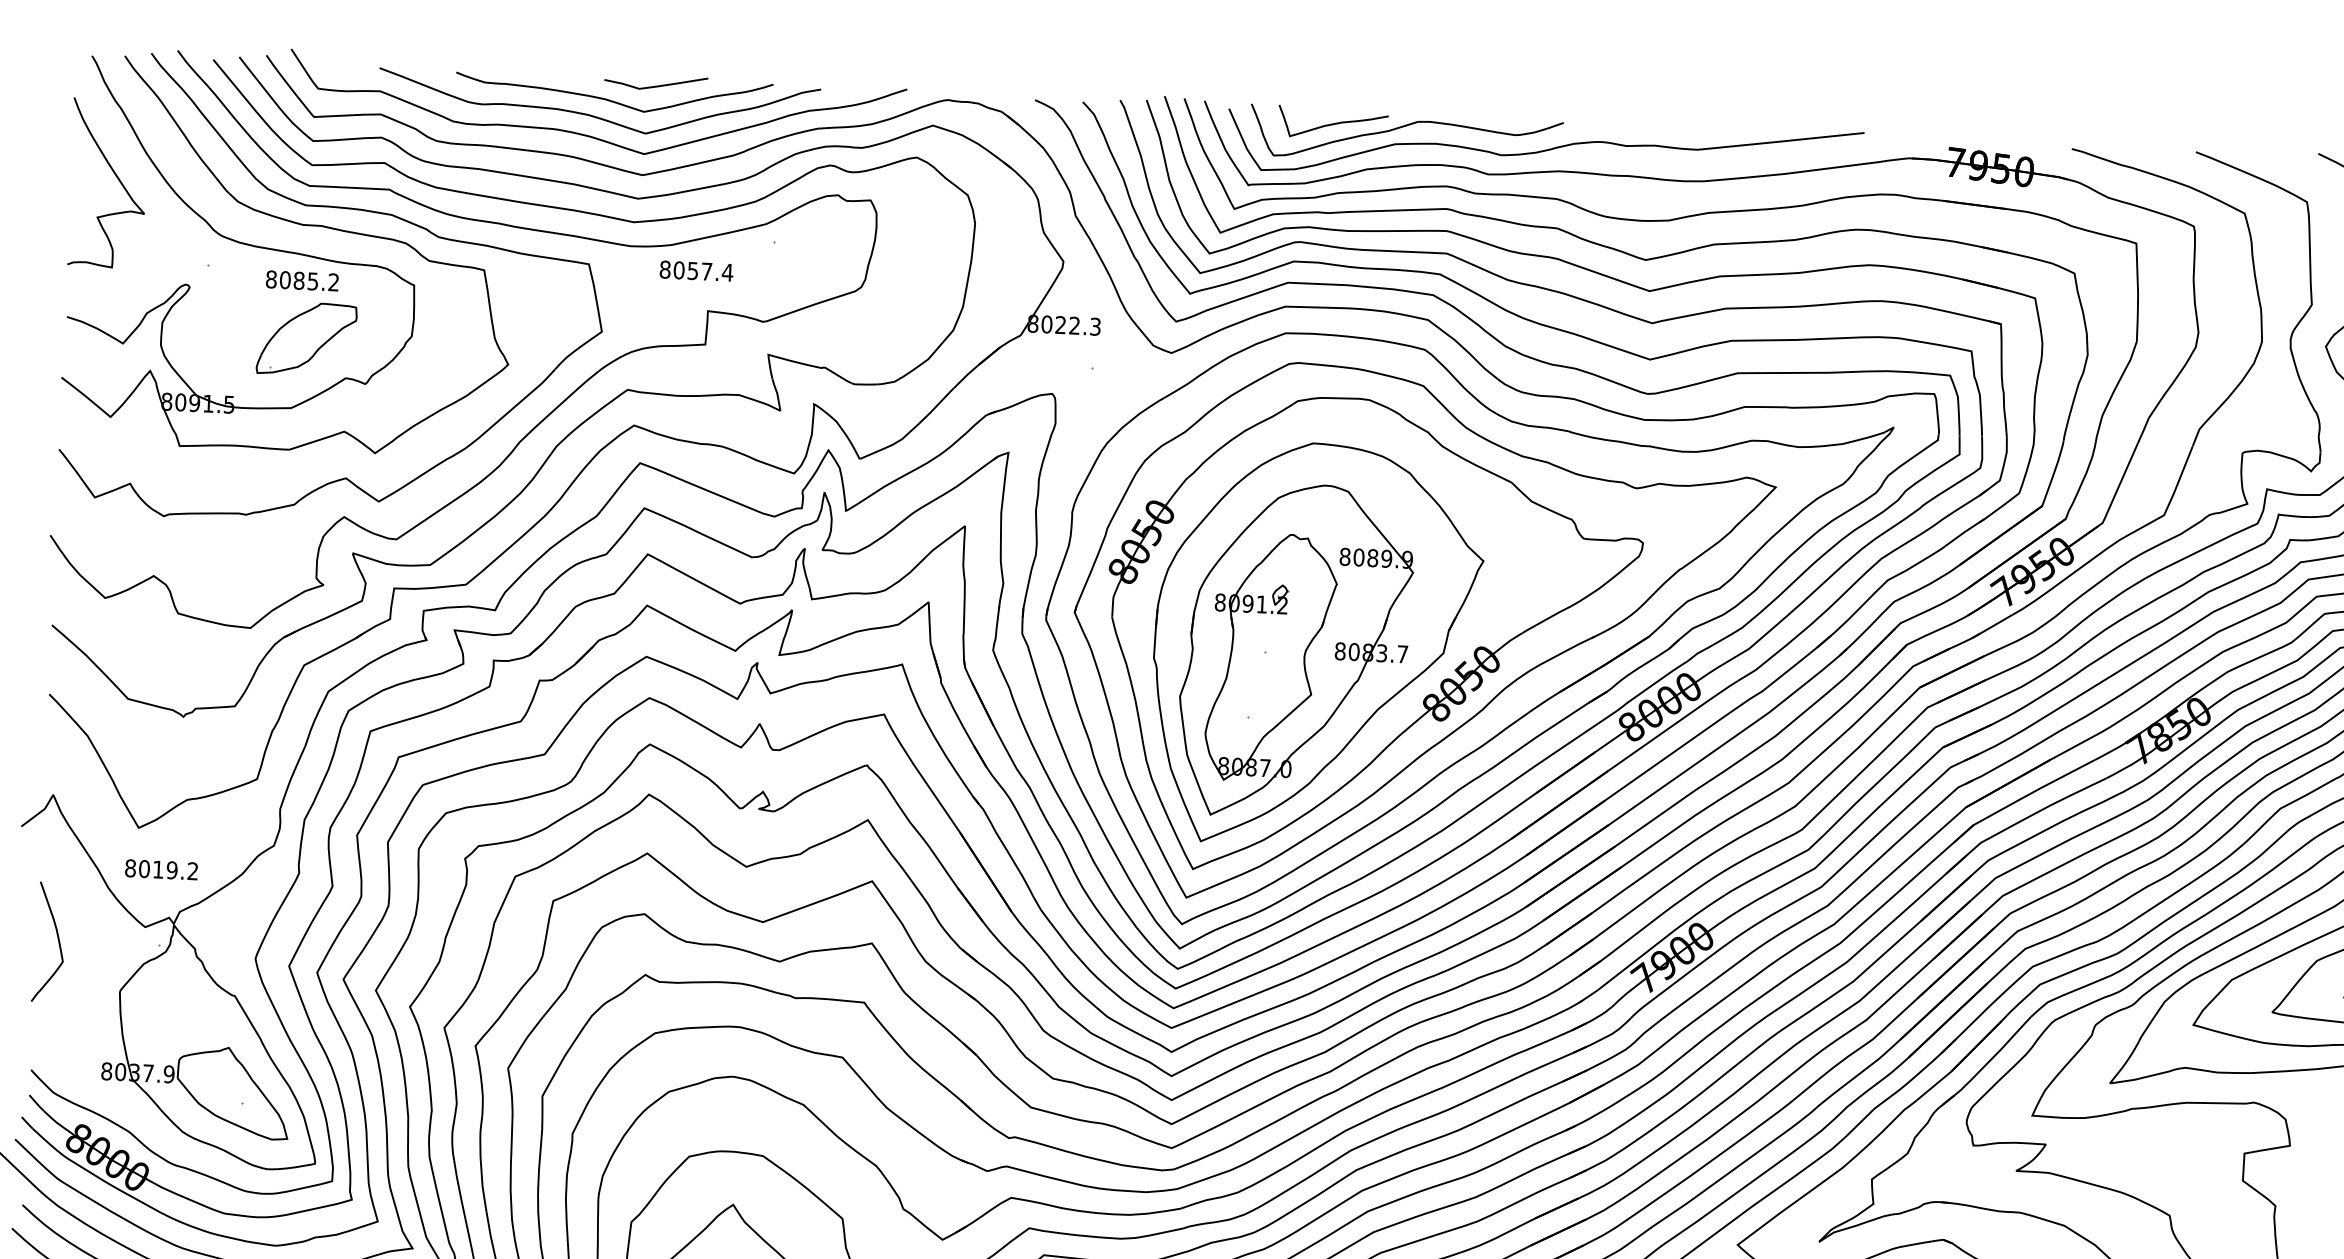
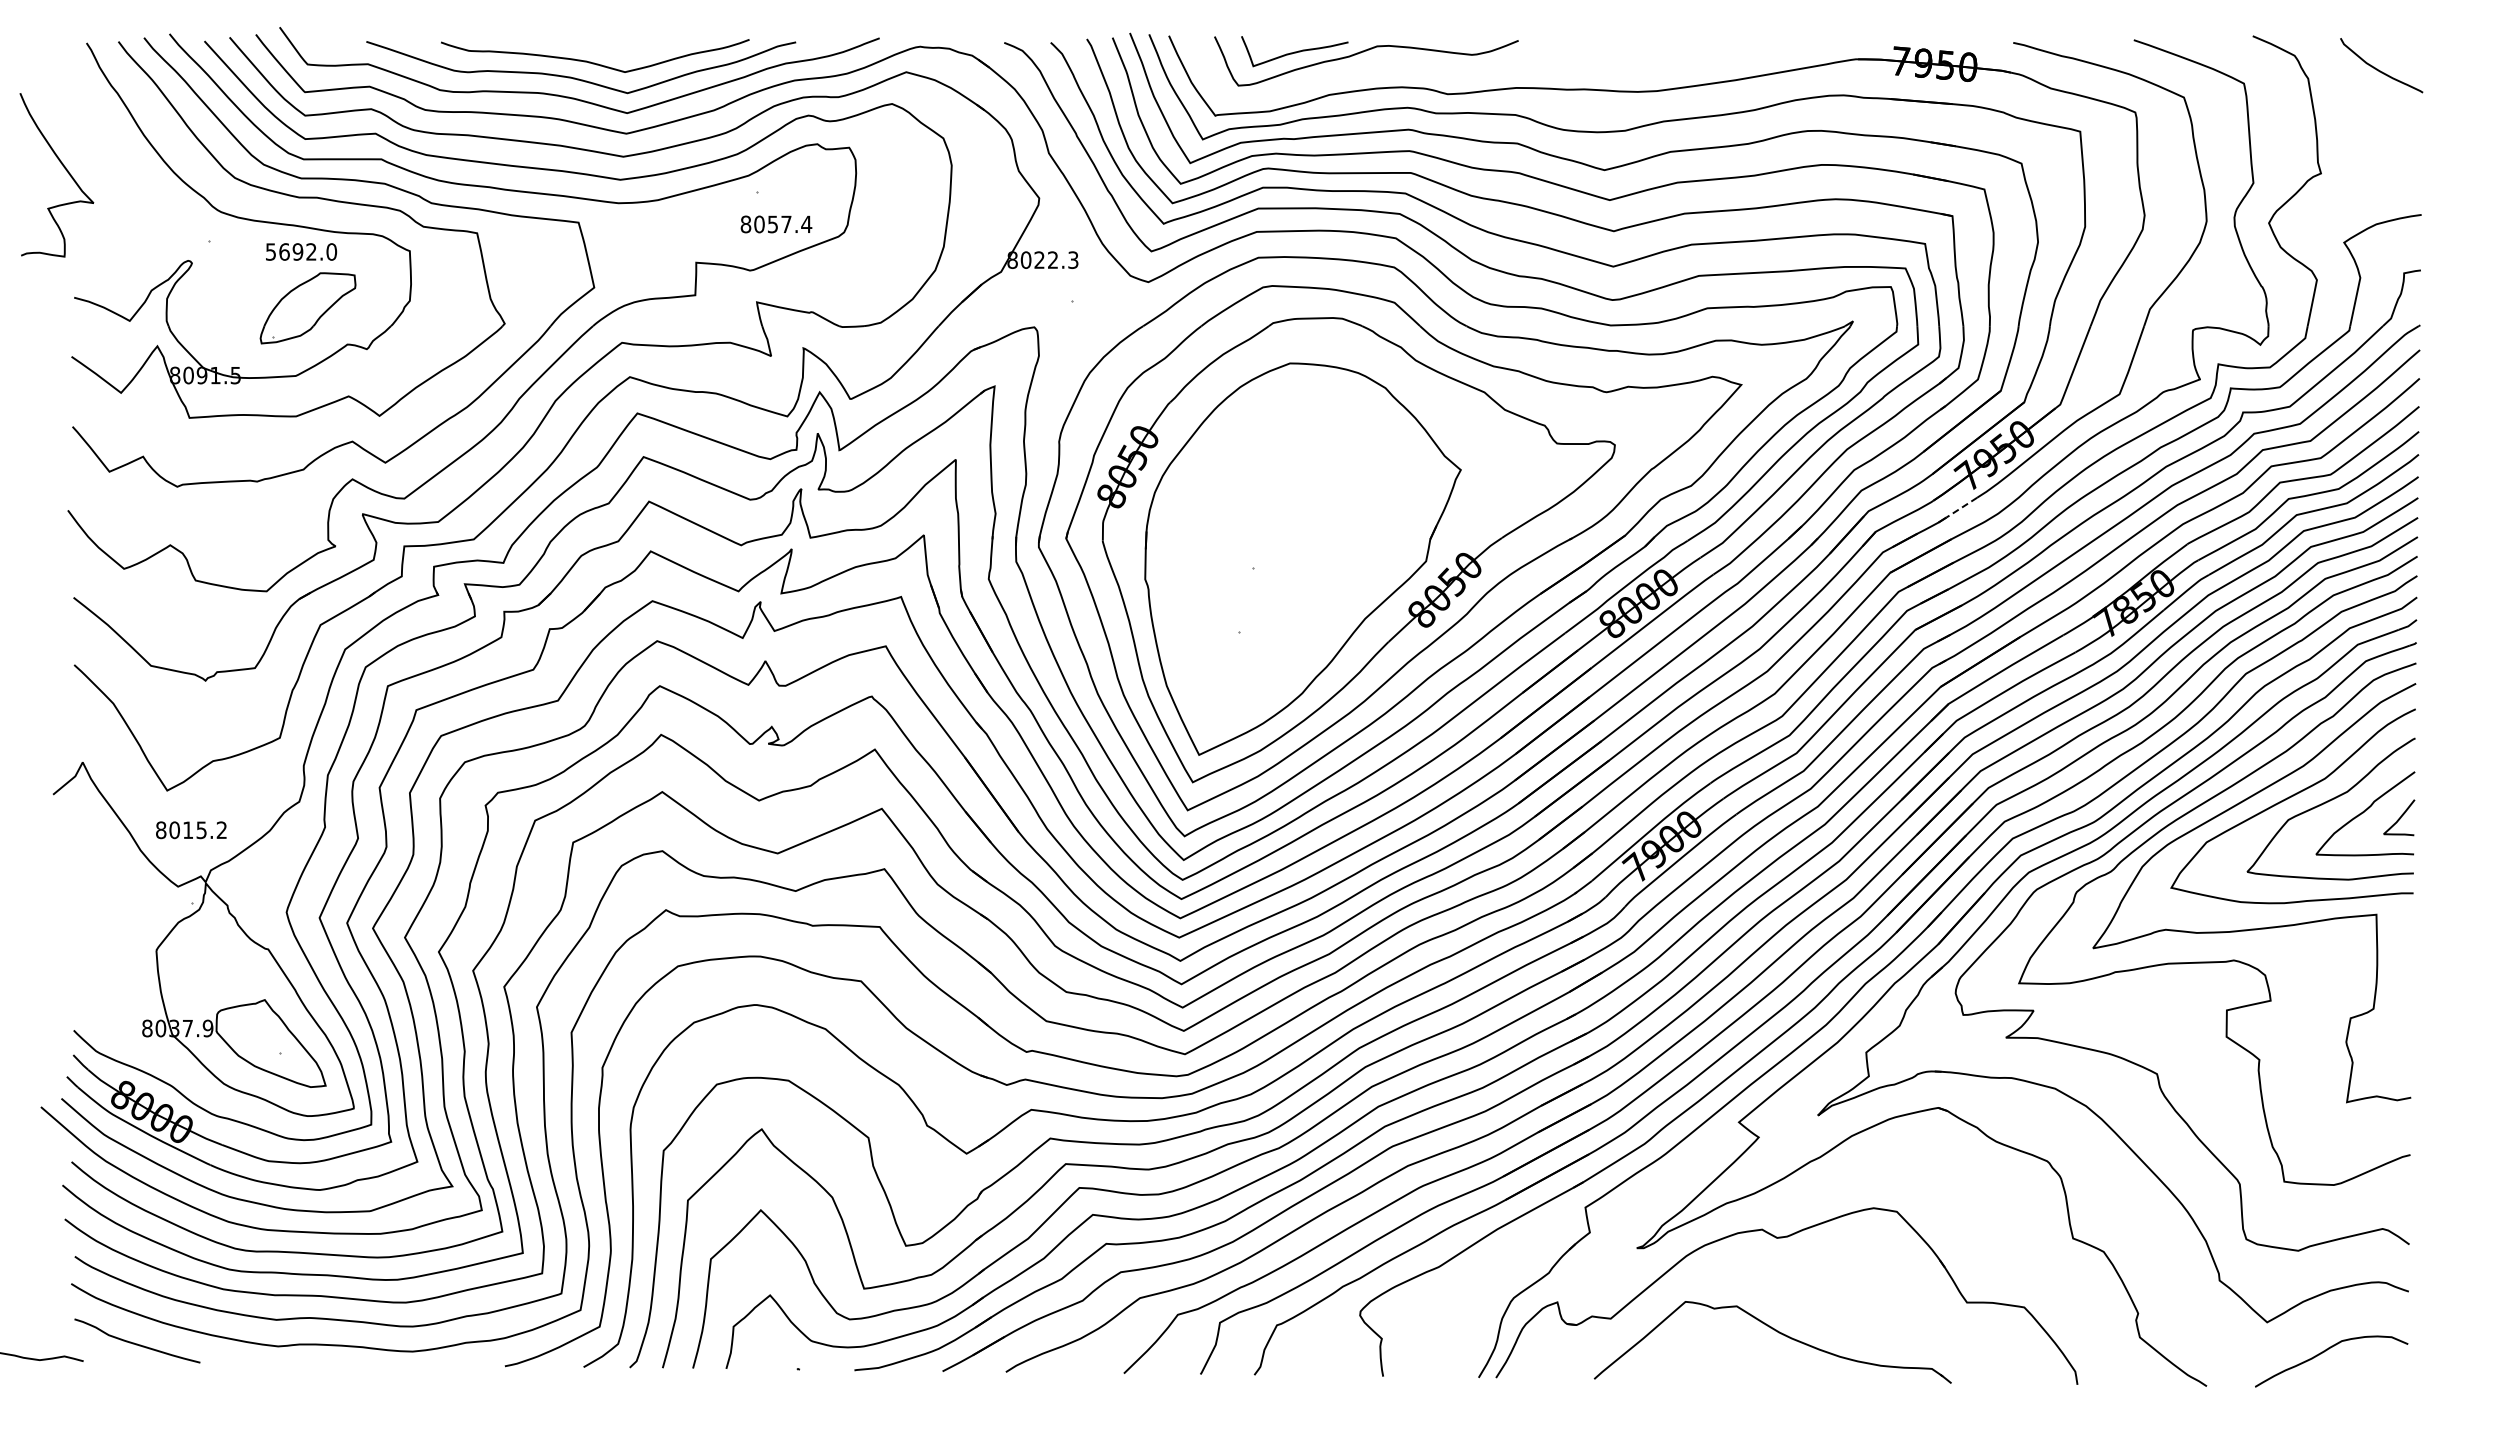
curve: (658, 85) -> (637, 45), removed
curve: (1544, 150) -> (1501, 68), removed
curve: (115, 175) -> (63, 167), moved
text: (696, 271) -> (776, 224), moved
text: (302, 280) -> (301, 251), 8085.2 -> 5692.0
line: (1995, 624) -> (1960, 508), solid -> dashed
part: (1295, 651) -> (1282, 566), removed
text: (172, 869) -> (201, 829), 8019.2 -> 8015.2
curve: (57, 939) -> (93, 902), removed

